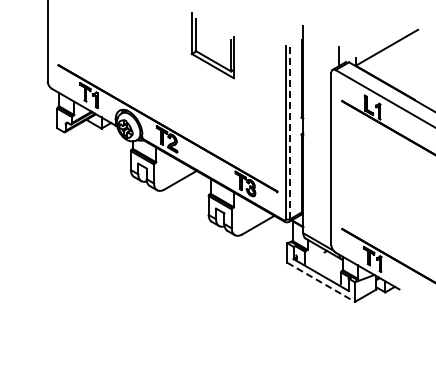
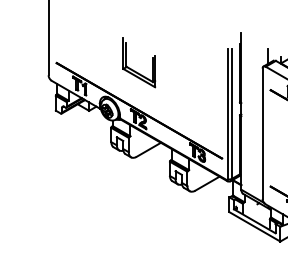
part: (207, 56) -> (135, 70), moved
line: (290, 132) -> (231, 113), dashed -> solid
line: (321, 282) -> (255, 226), dashed -> solid

